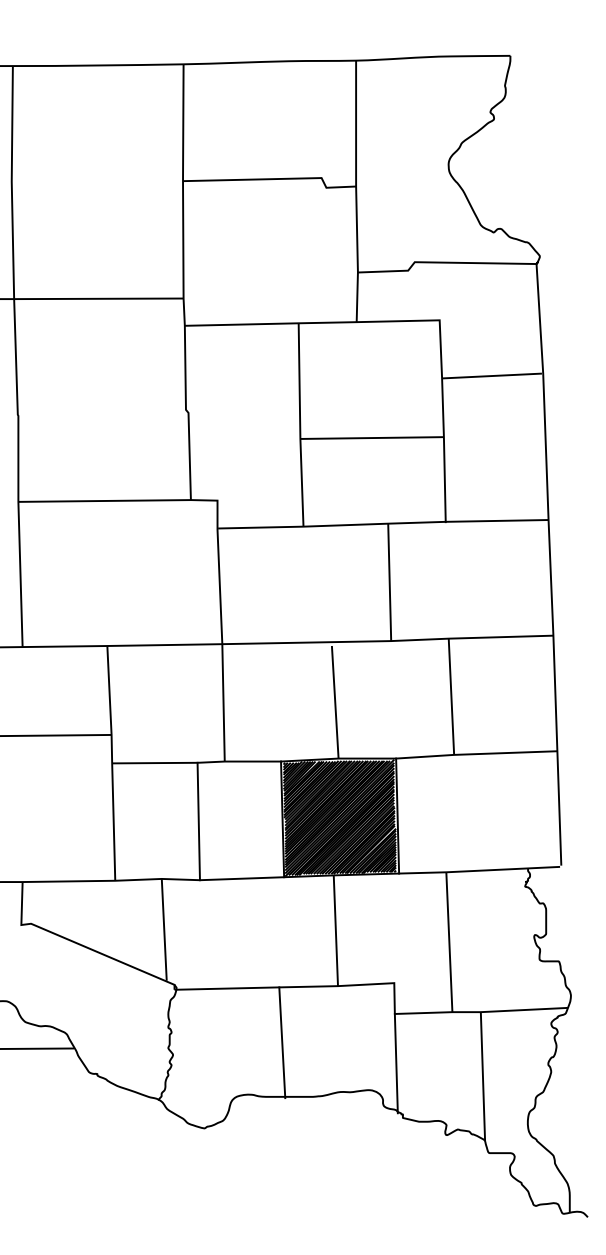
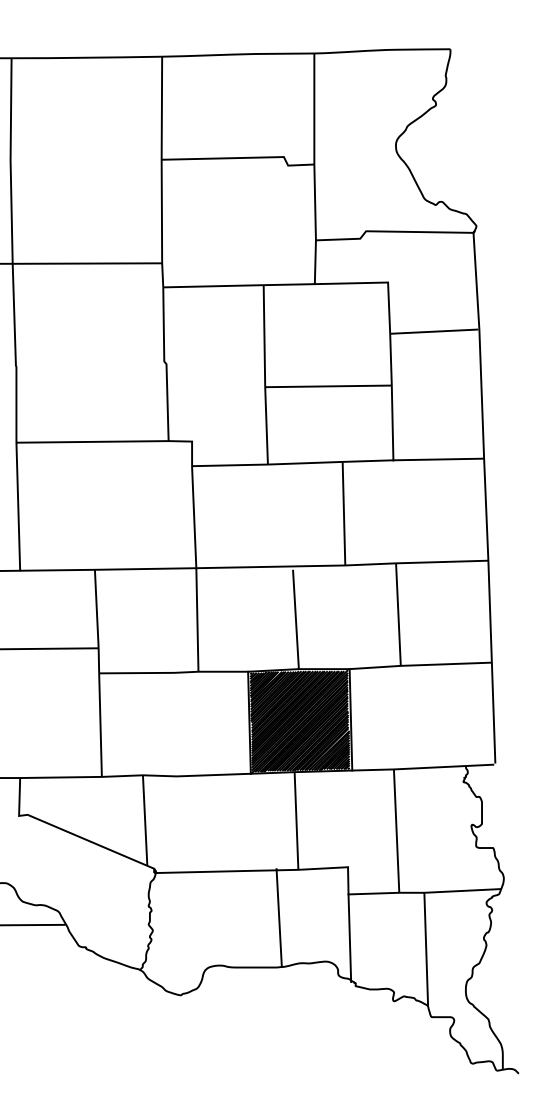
line: (198, 821) -> (175, 724), removed
line: (282, 1042) -> (279, 917), moved

